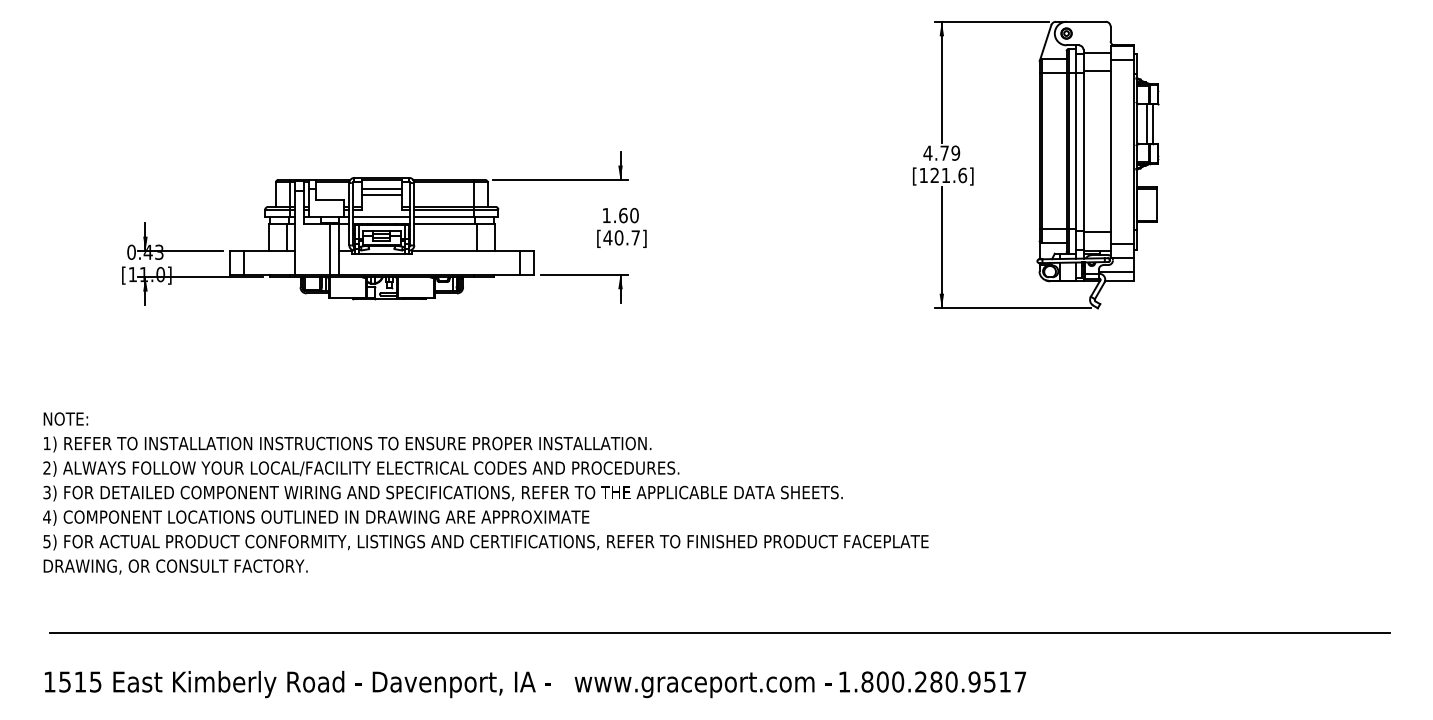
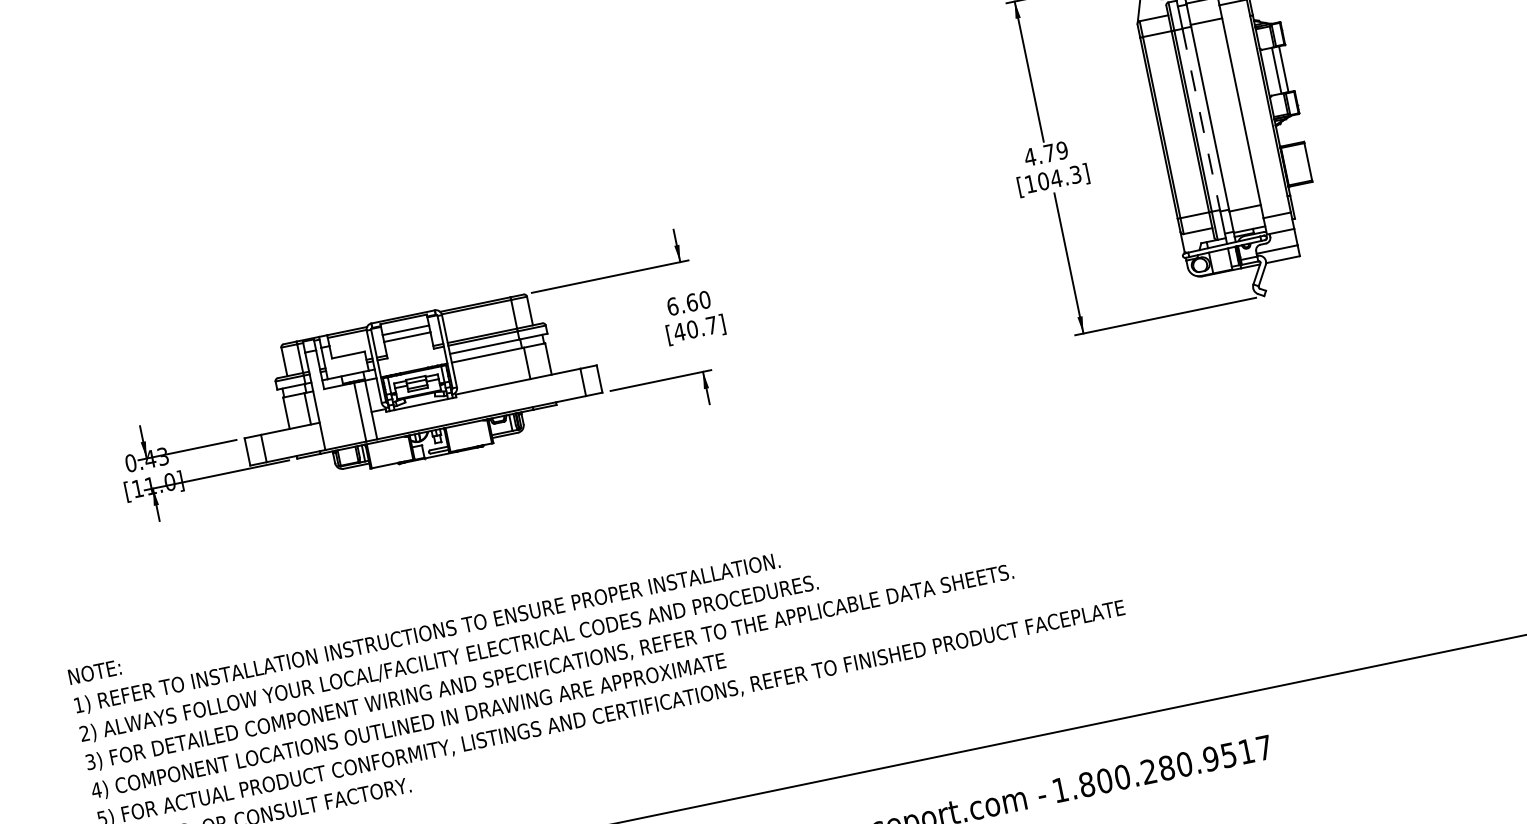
line: (1076, 151) -> (1201, 119), solid -> dashed
text: (948, 175) -> (1059, 178), [121.6] -> [104.3]
text: (606, 215) -> (672, 306), 1.60 -> 6.60
line: (381, 216) -> (412, 361), removed

